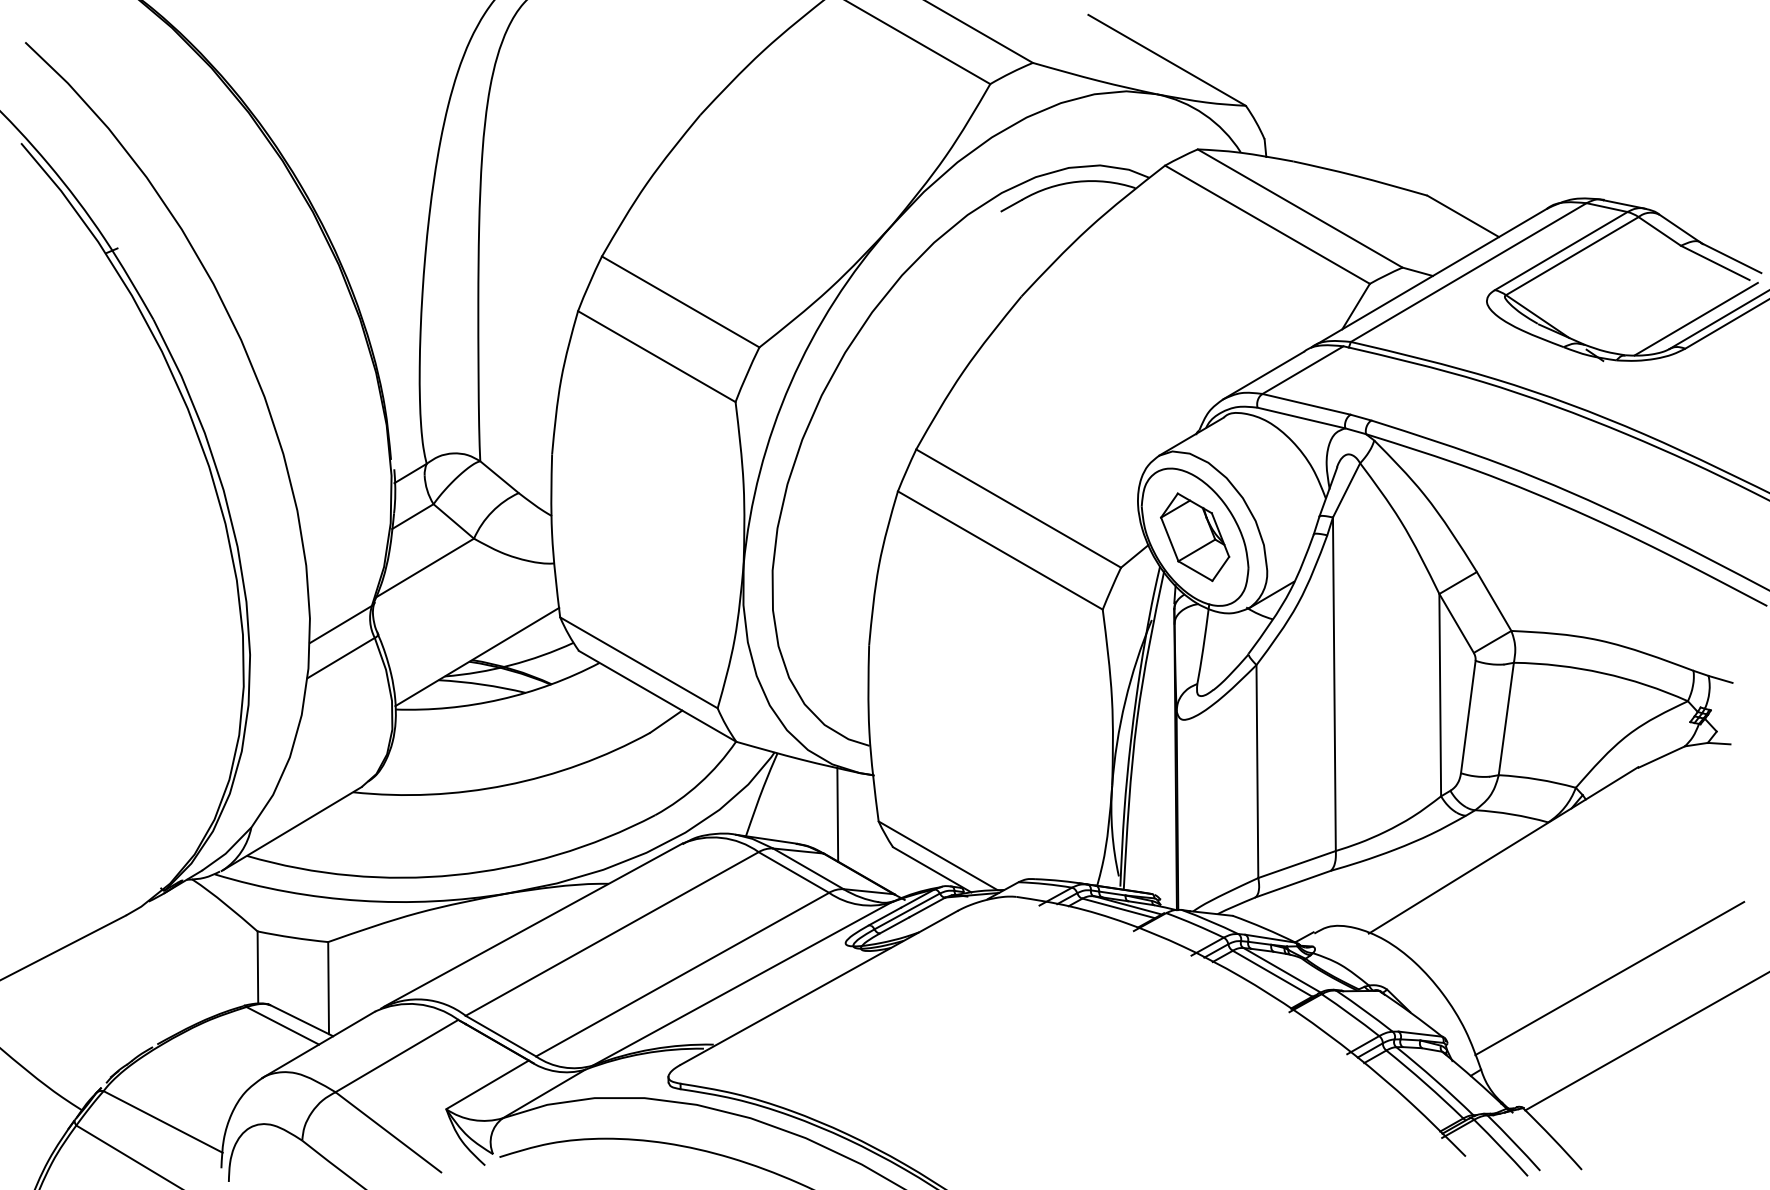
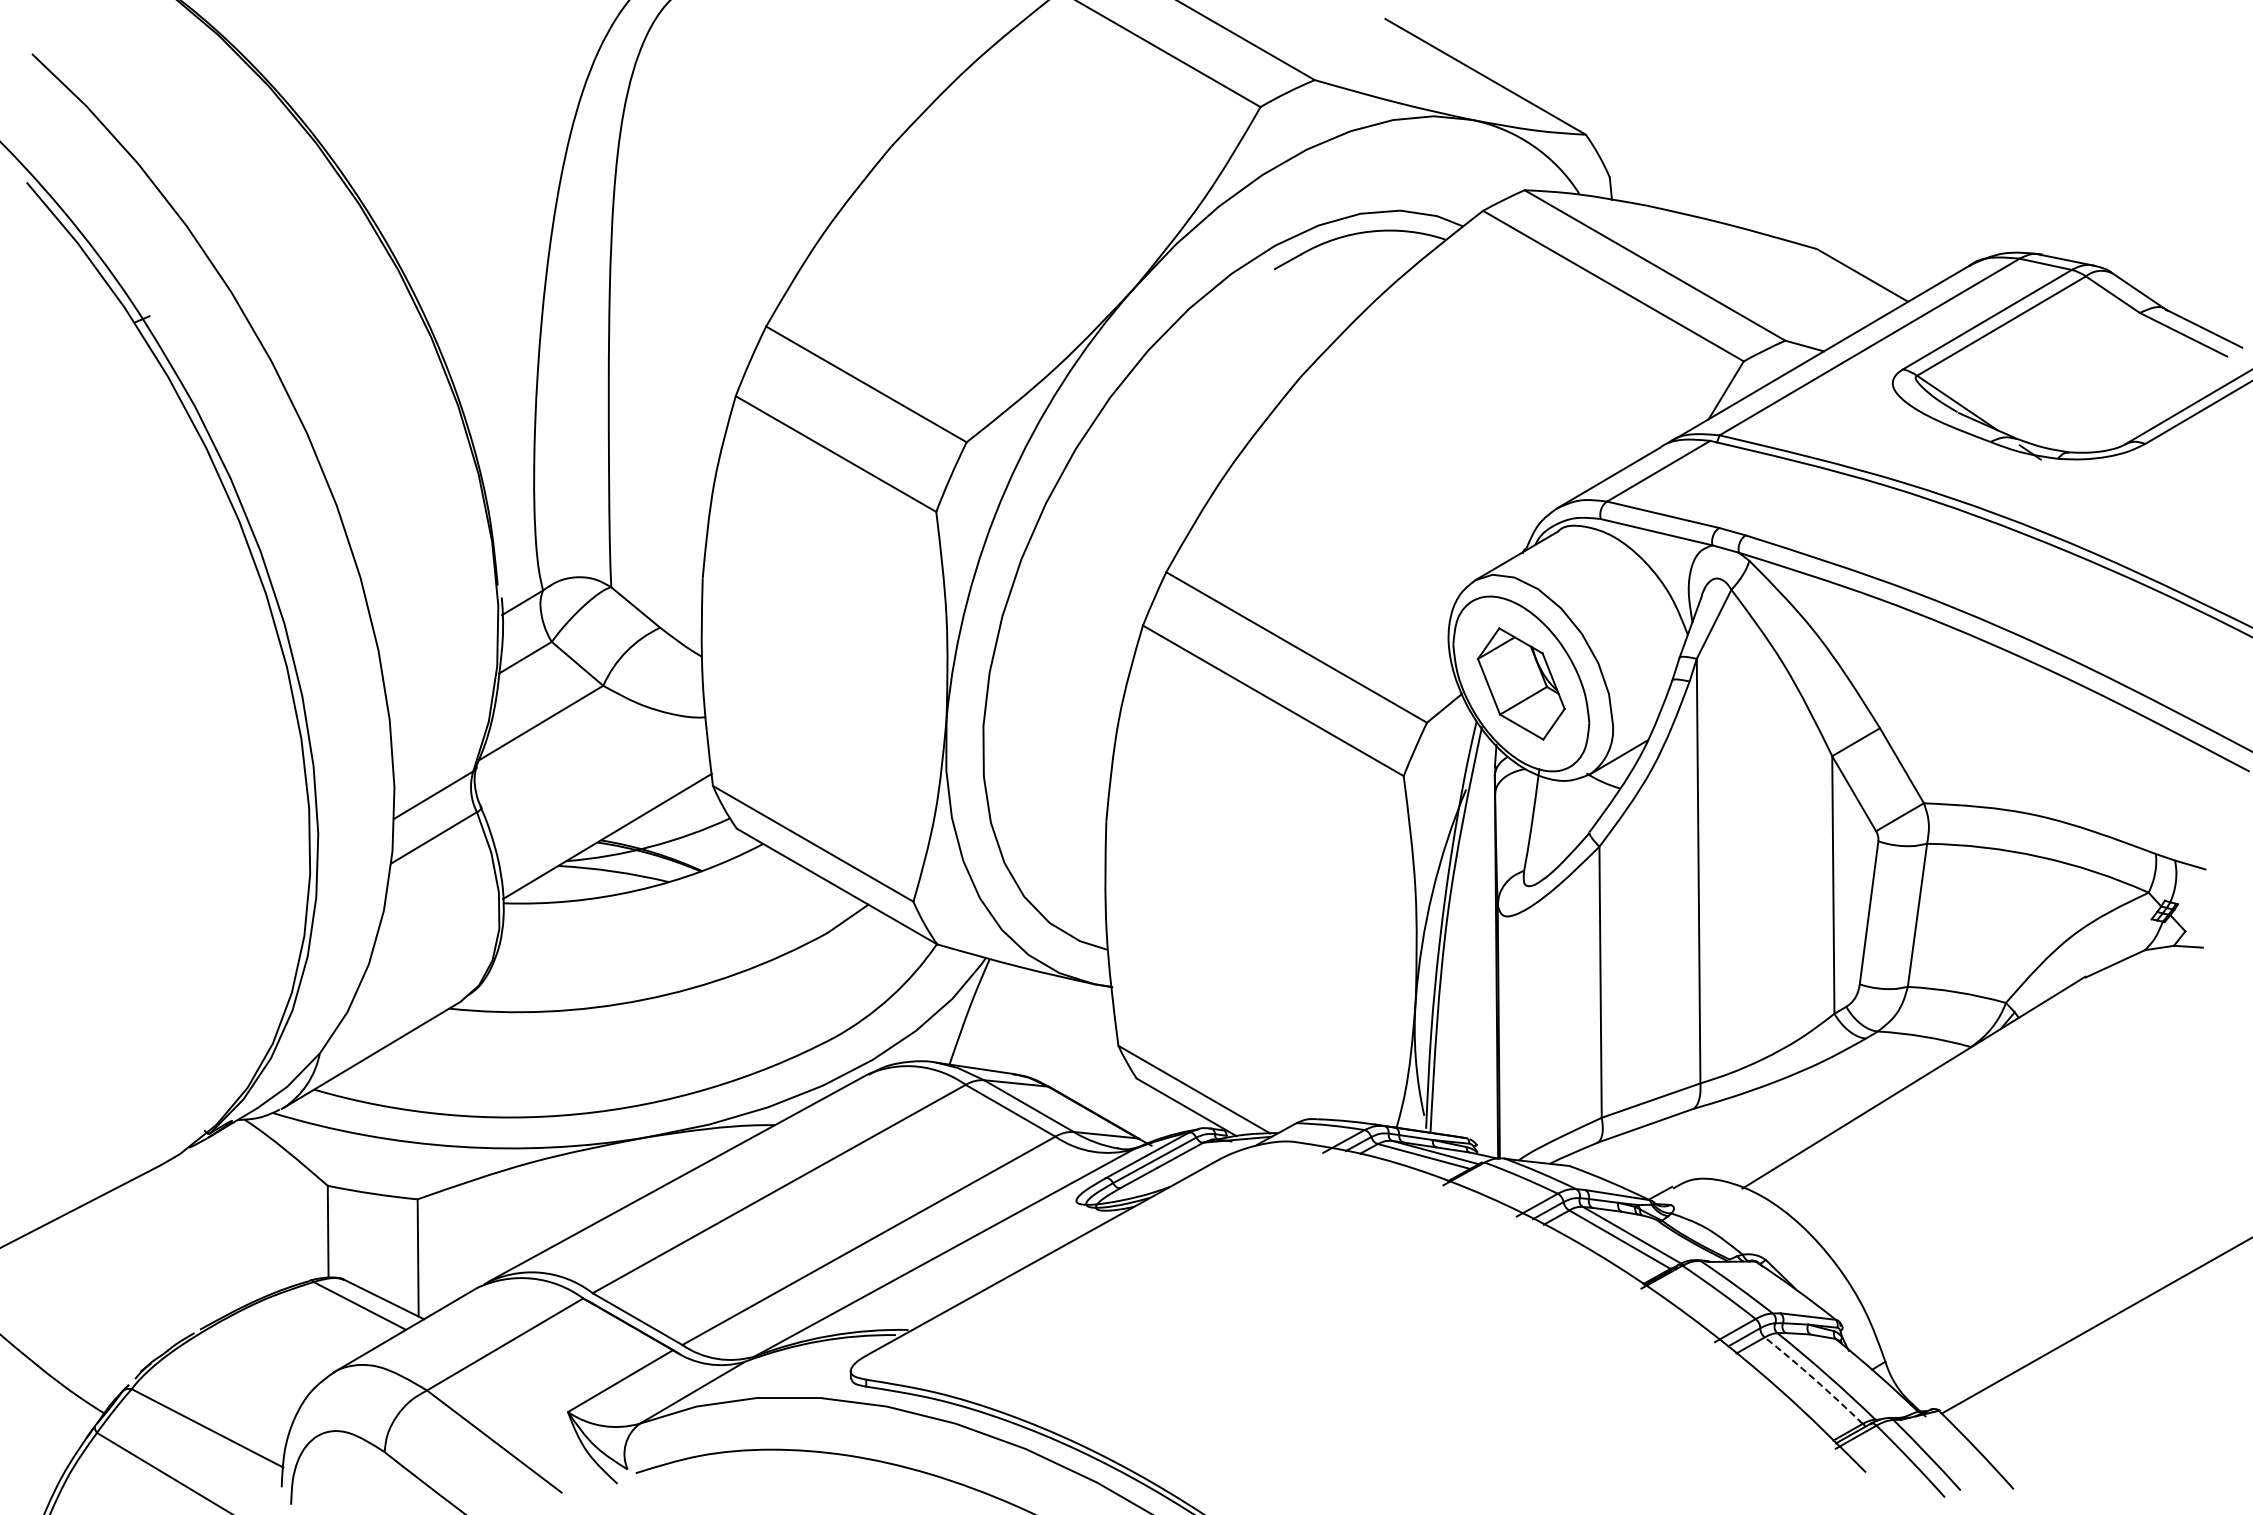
line: (1695, 319) -> (2158, 406), removed
line: (837, 814) -> (1065, 1036), removed
line: (1610, 978) -> (2049, 1245), removed
arc: (1425, 1083) -> (1814, 1379), solid -> dashed

